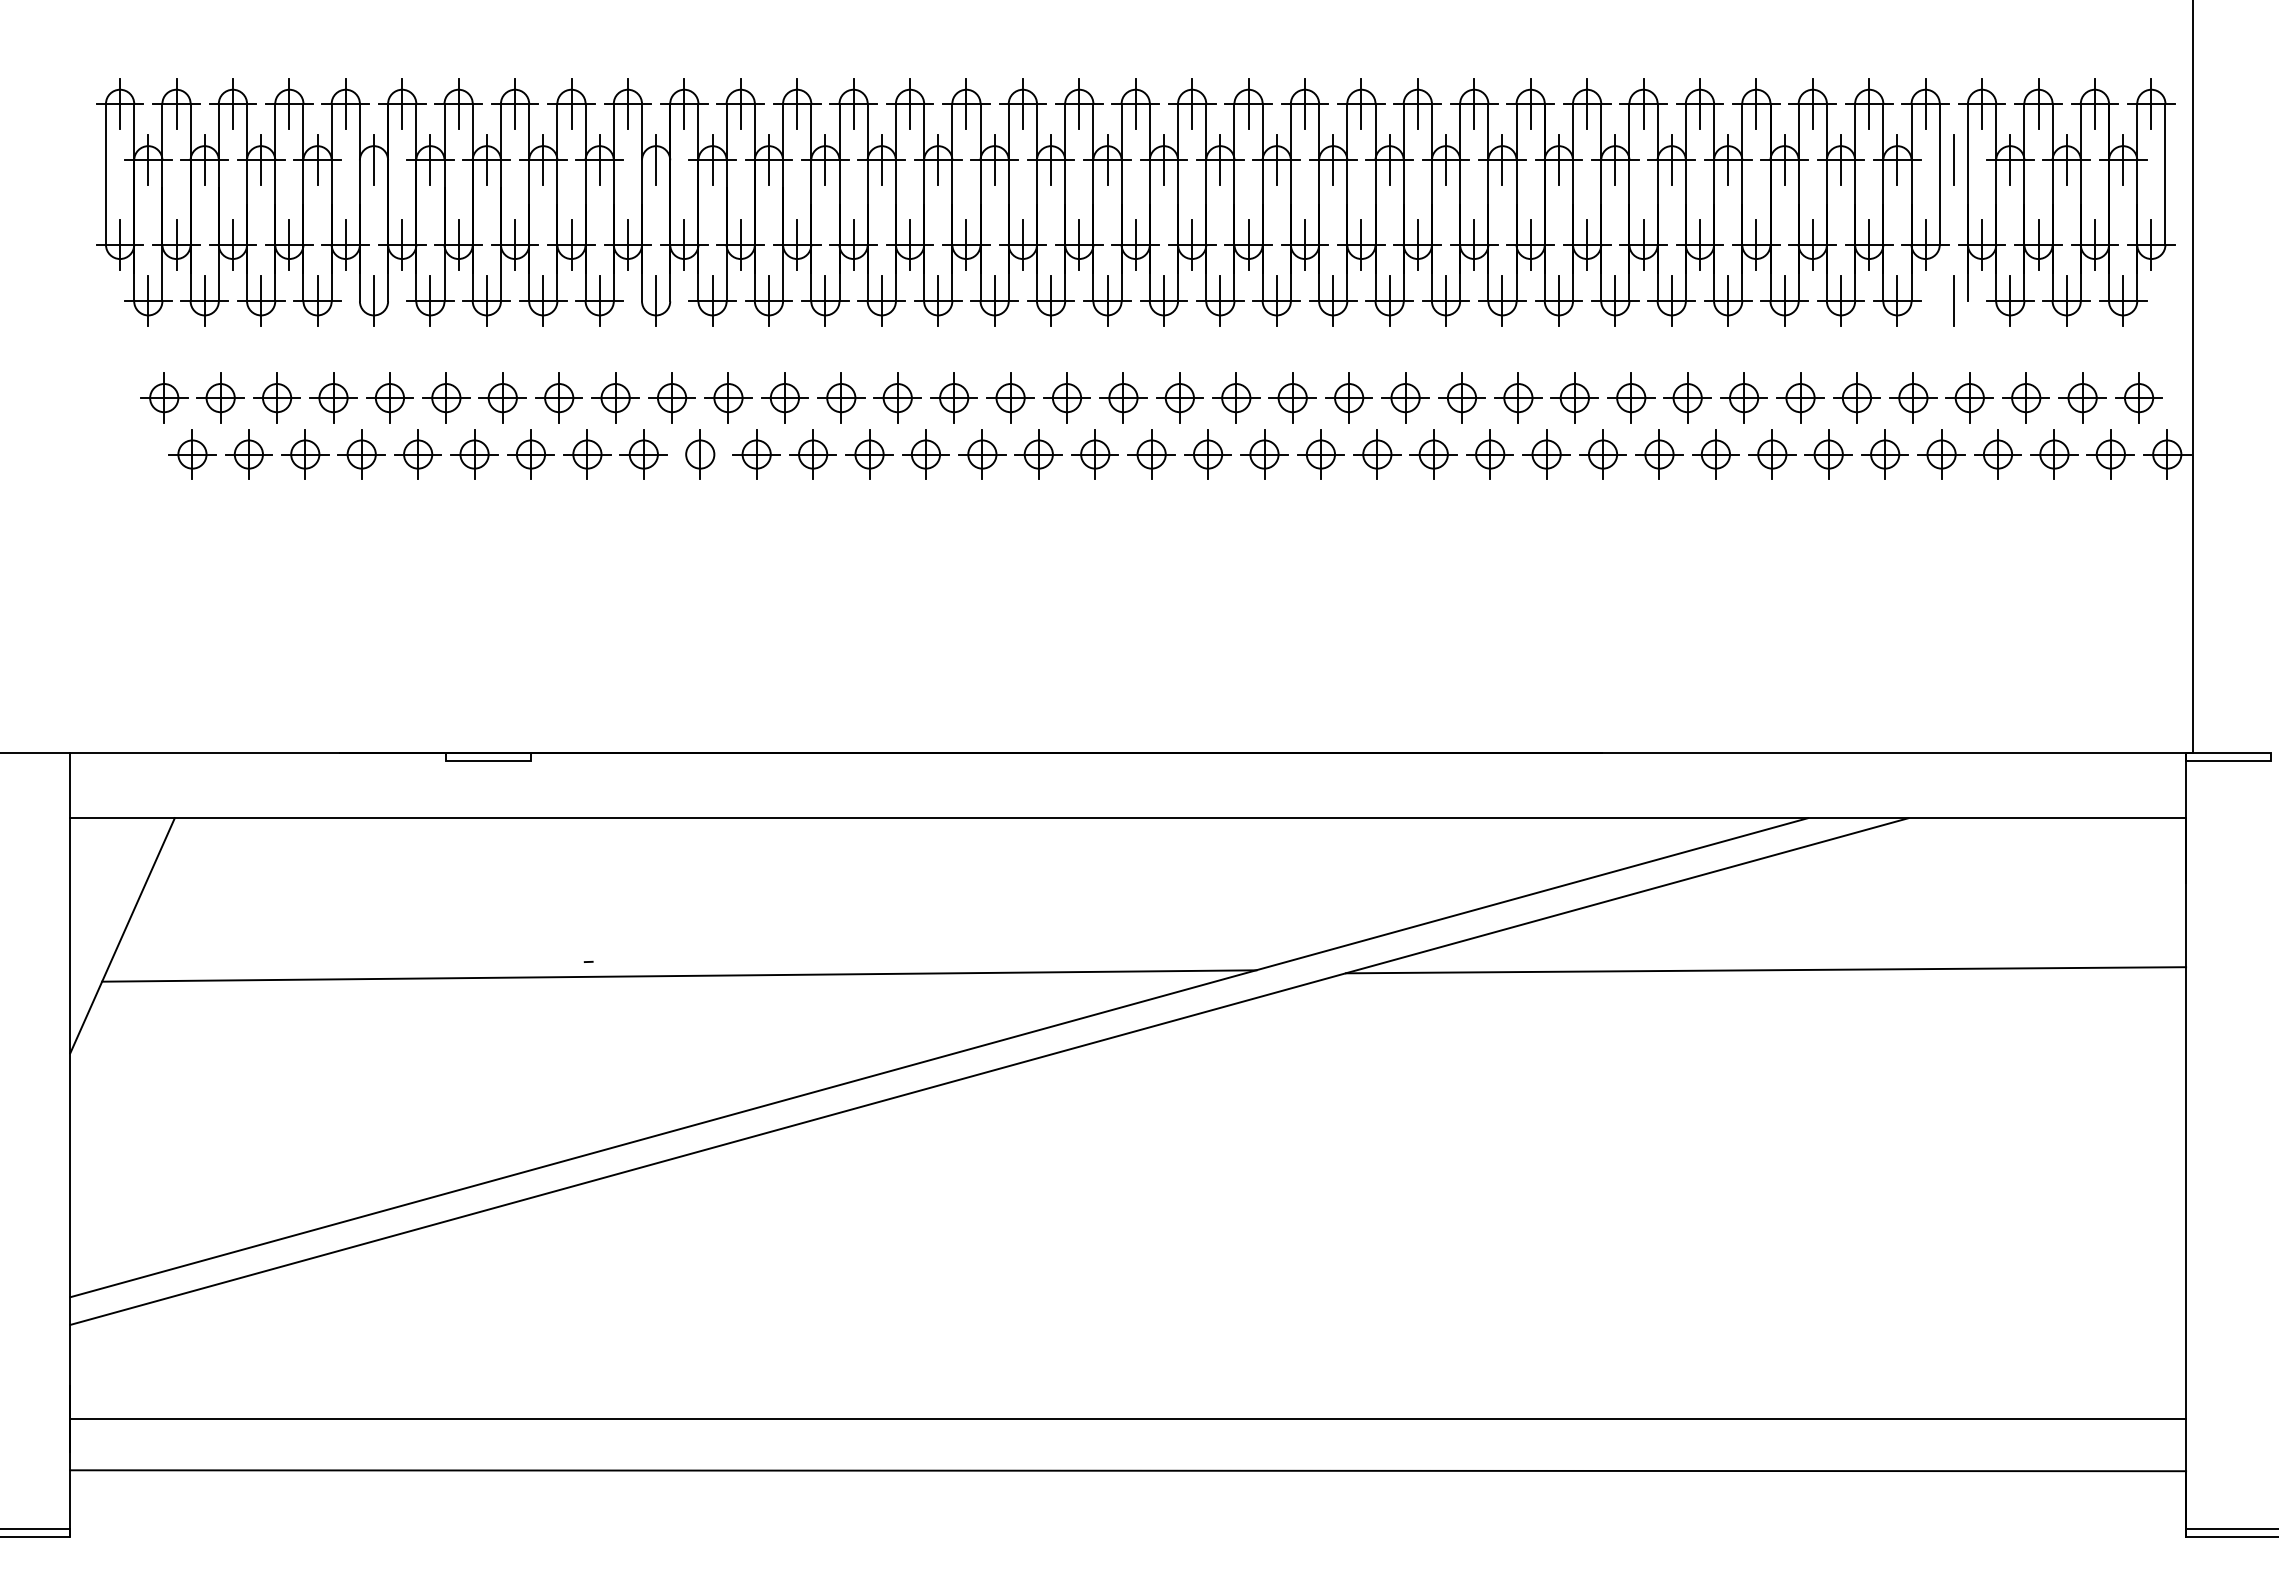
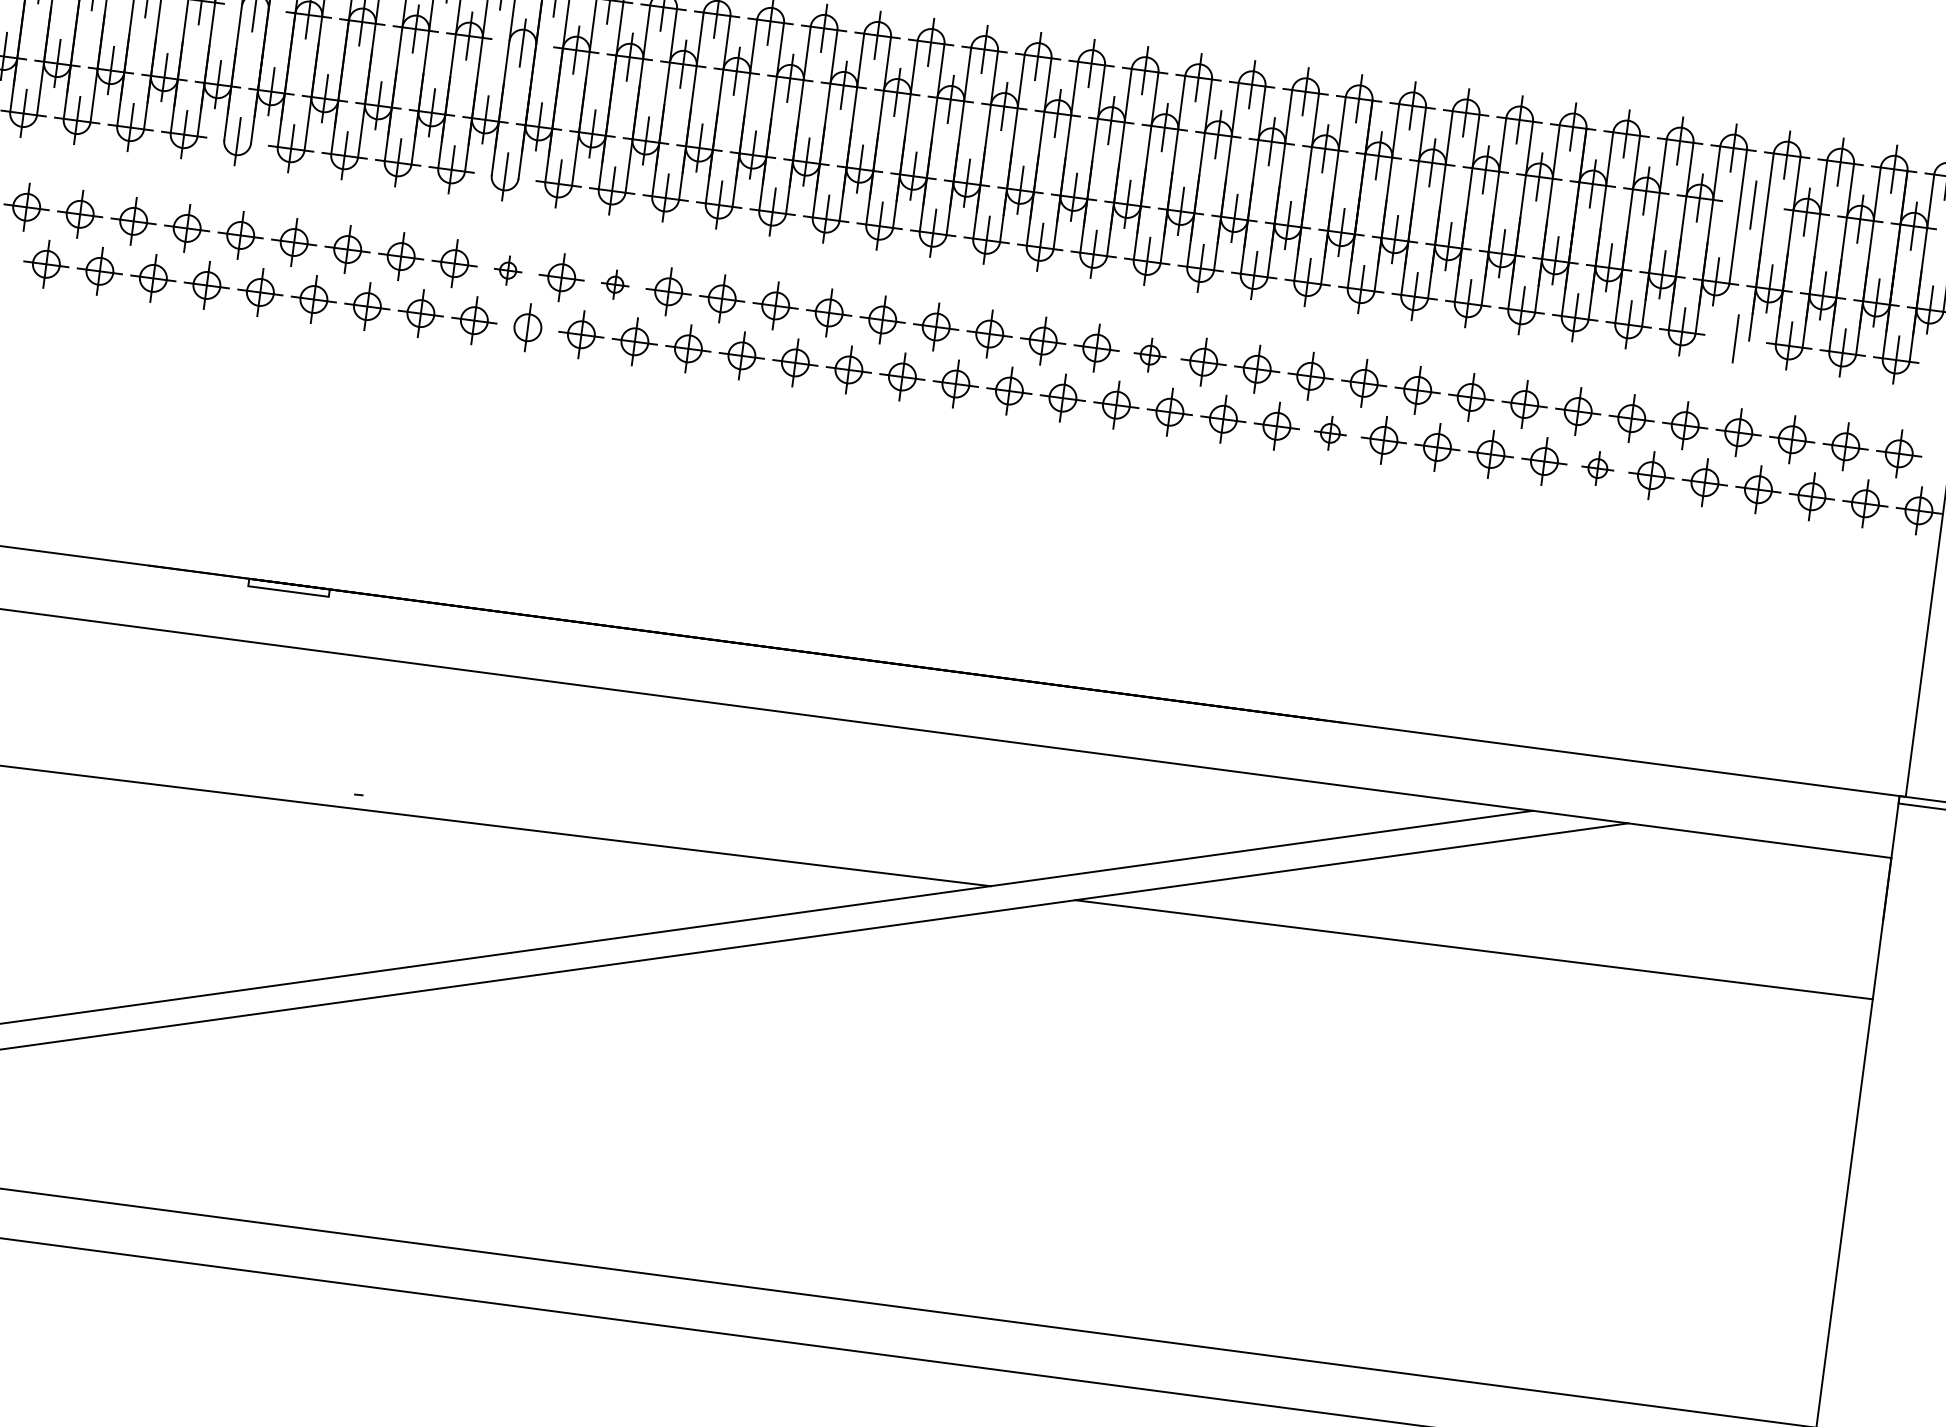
part: (671, 397) -> (507, 270), size x0.6
part: (784, 397) -> (614, 284), size x0.6
part: (1348, 397) -> (1149, 354), size x0.7
part: (1546, 454) -> (1330, 433), size x0.7
part: (1828, 454) -> (1597, 468), size x0.7

